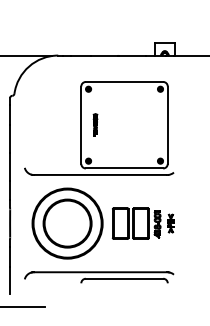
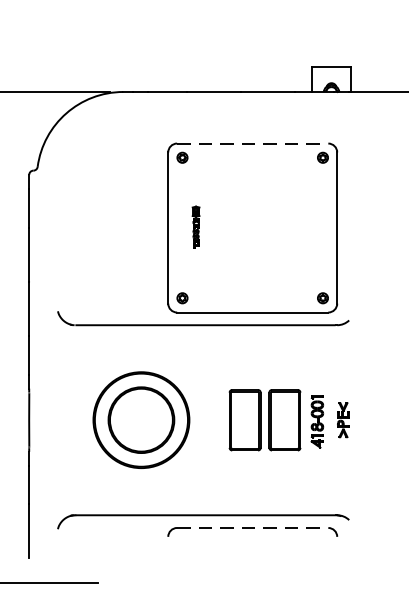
line: (124, 81) -> (252, 142), solid -> dashed
part: (67, 223) -> (141, 420), size x0.7
line: (124, 278) -> (252, 527), solid -> dashed

